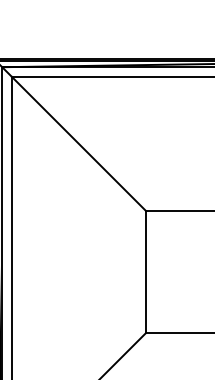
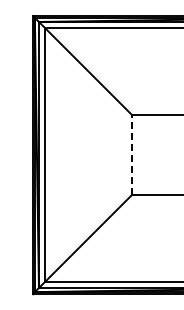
line: (146, 272) -> (132, 155), solid -> dashed

